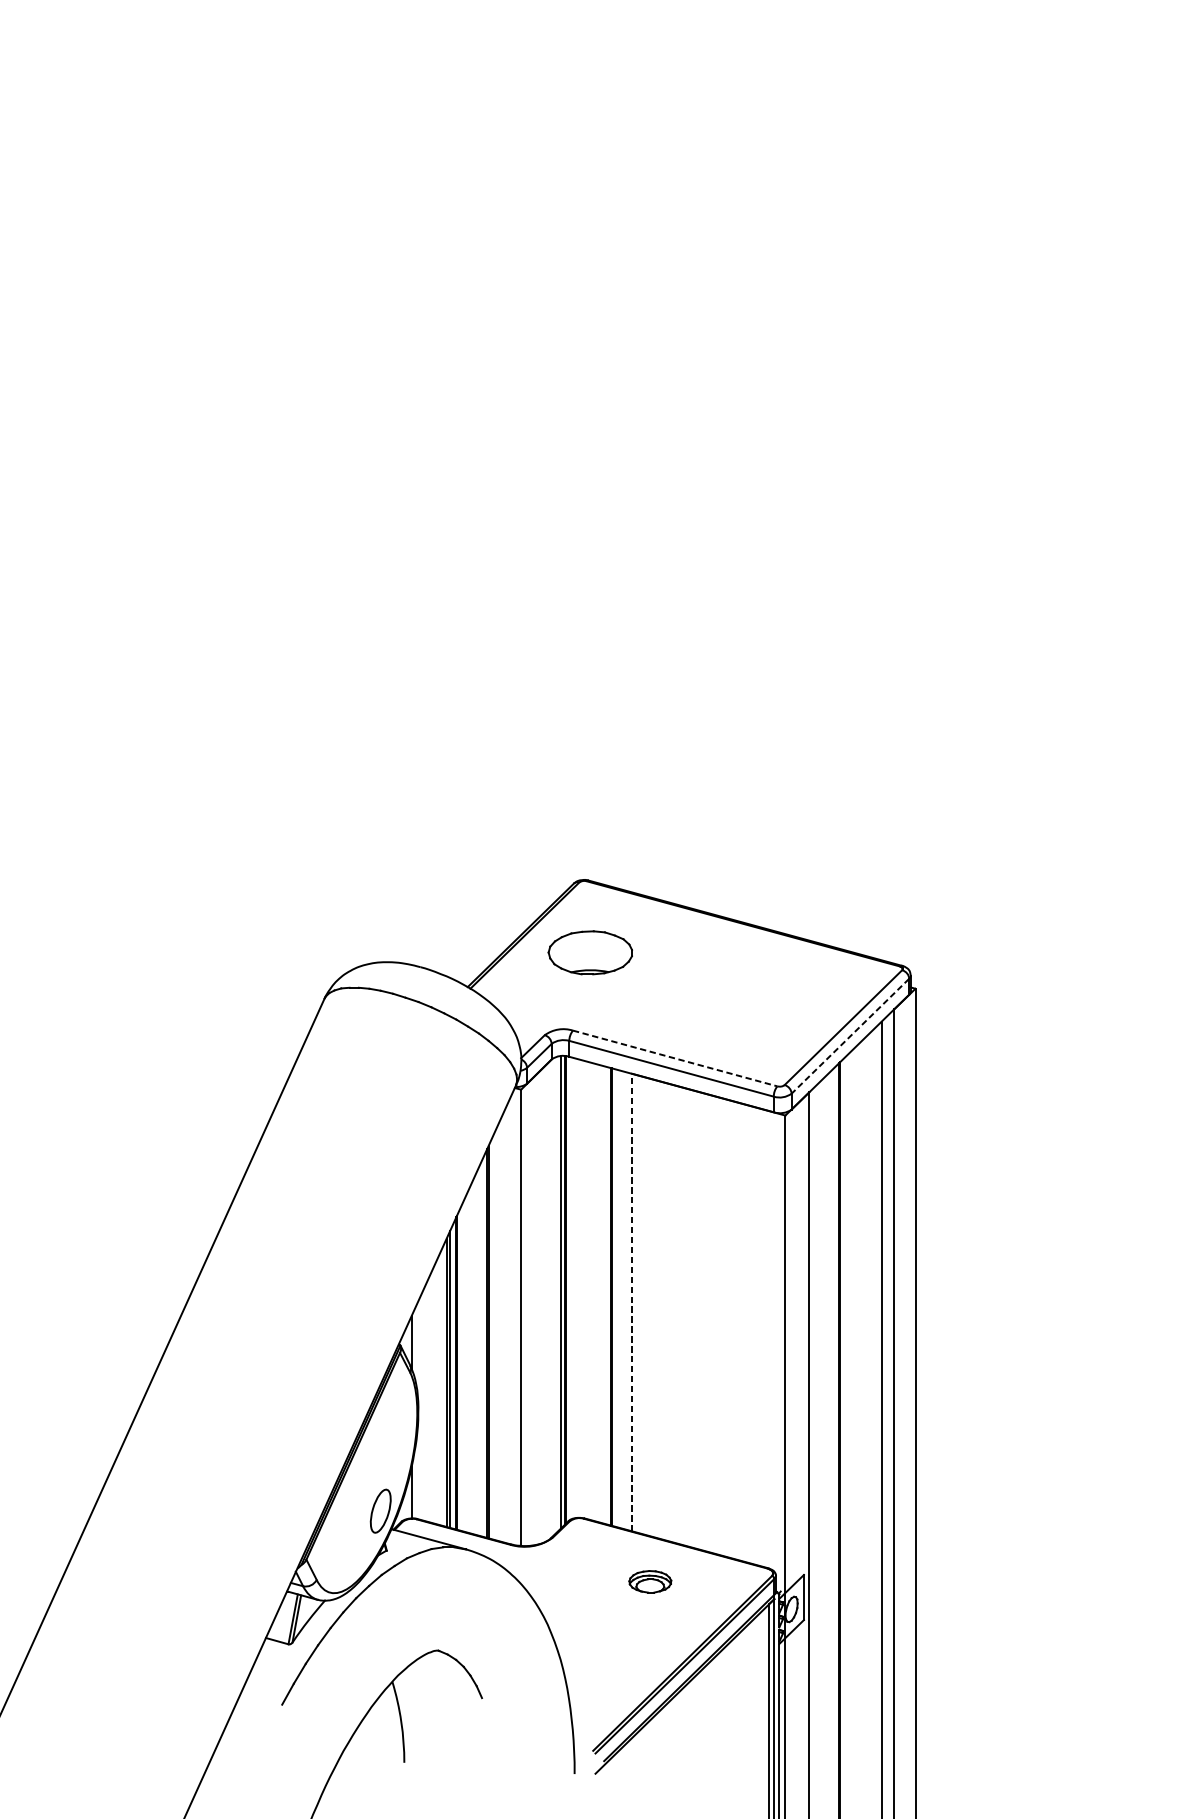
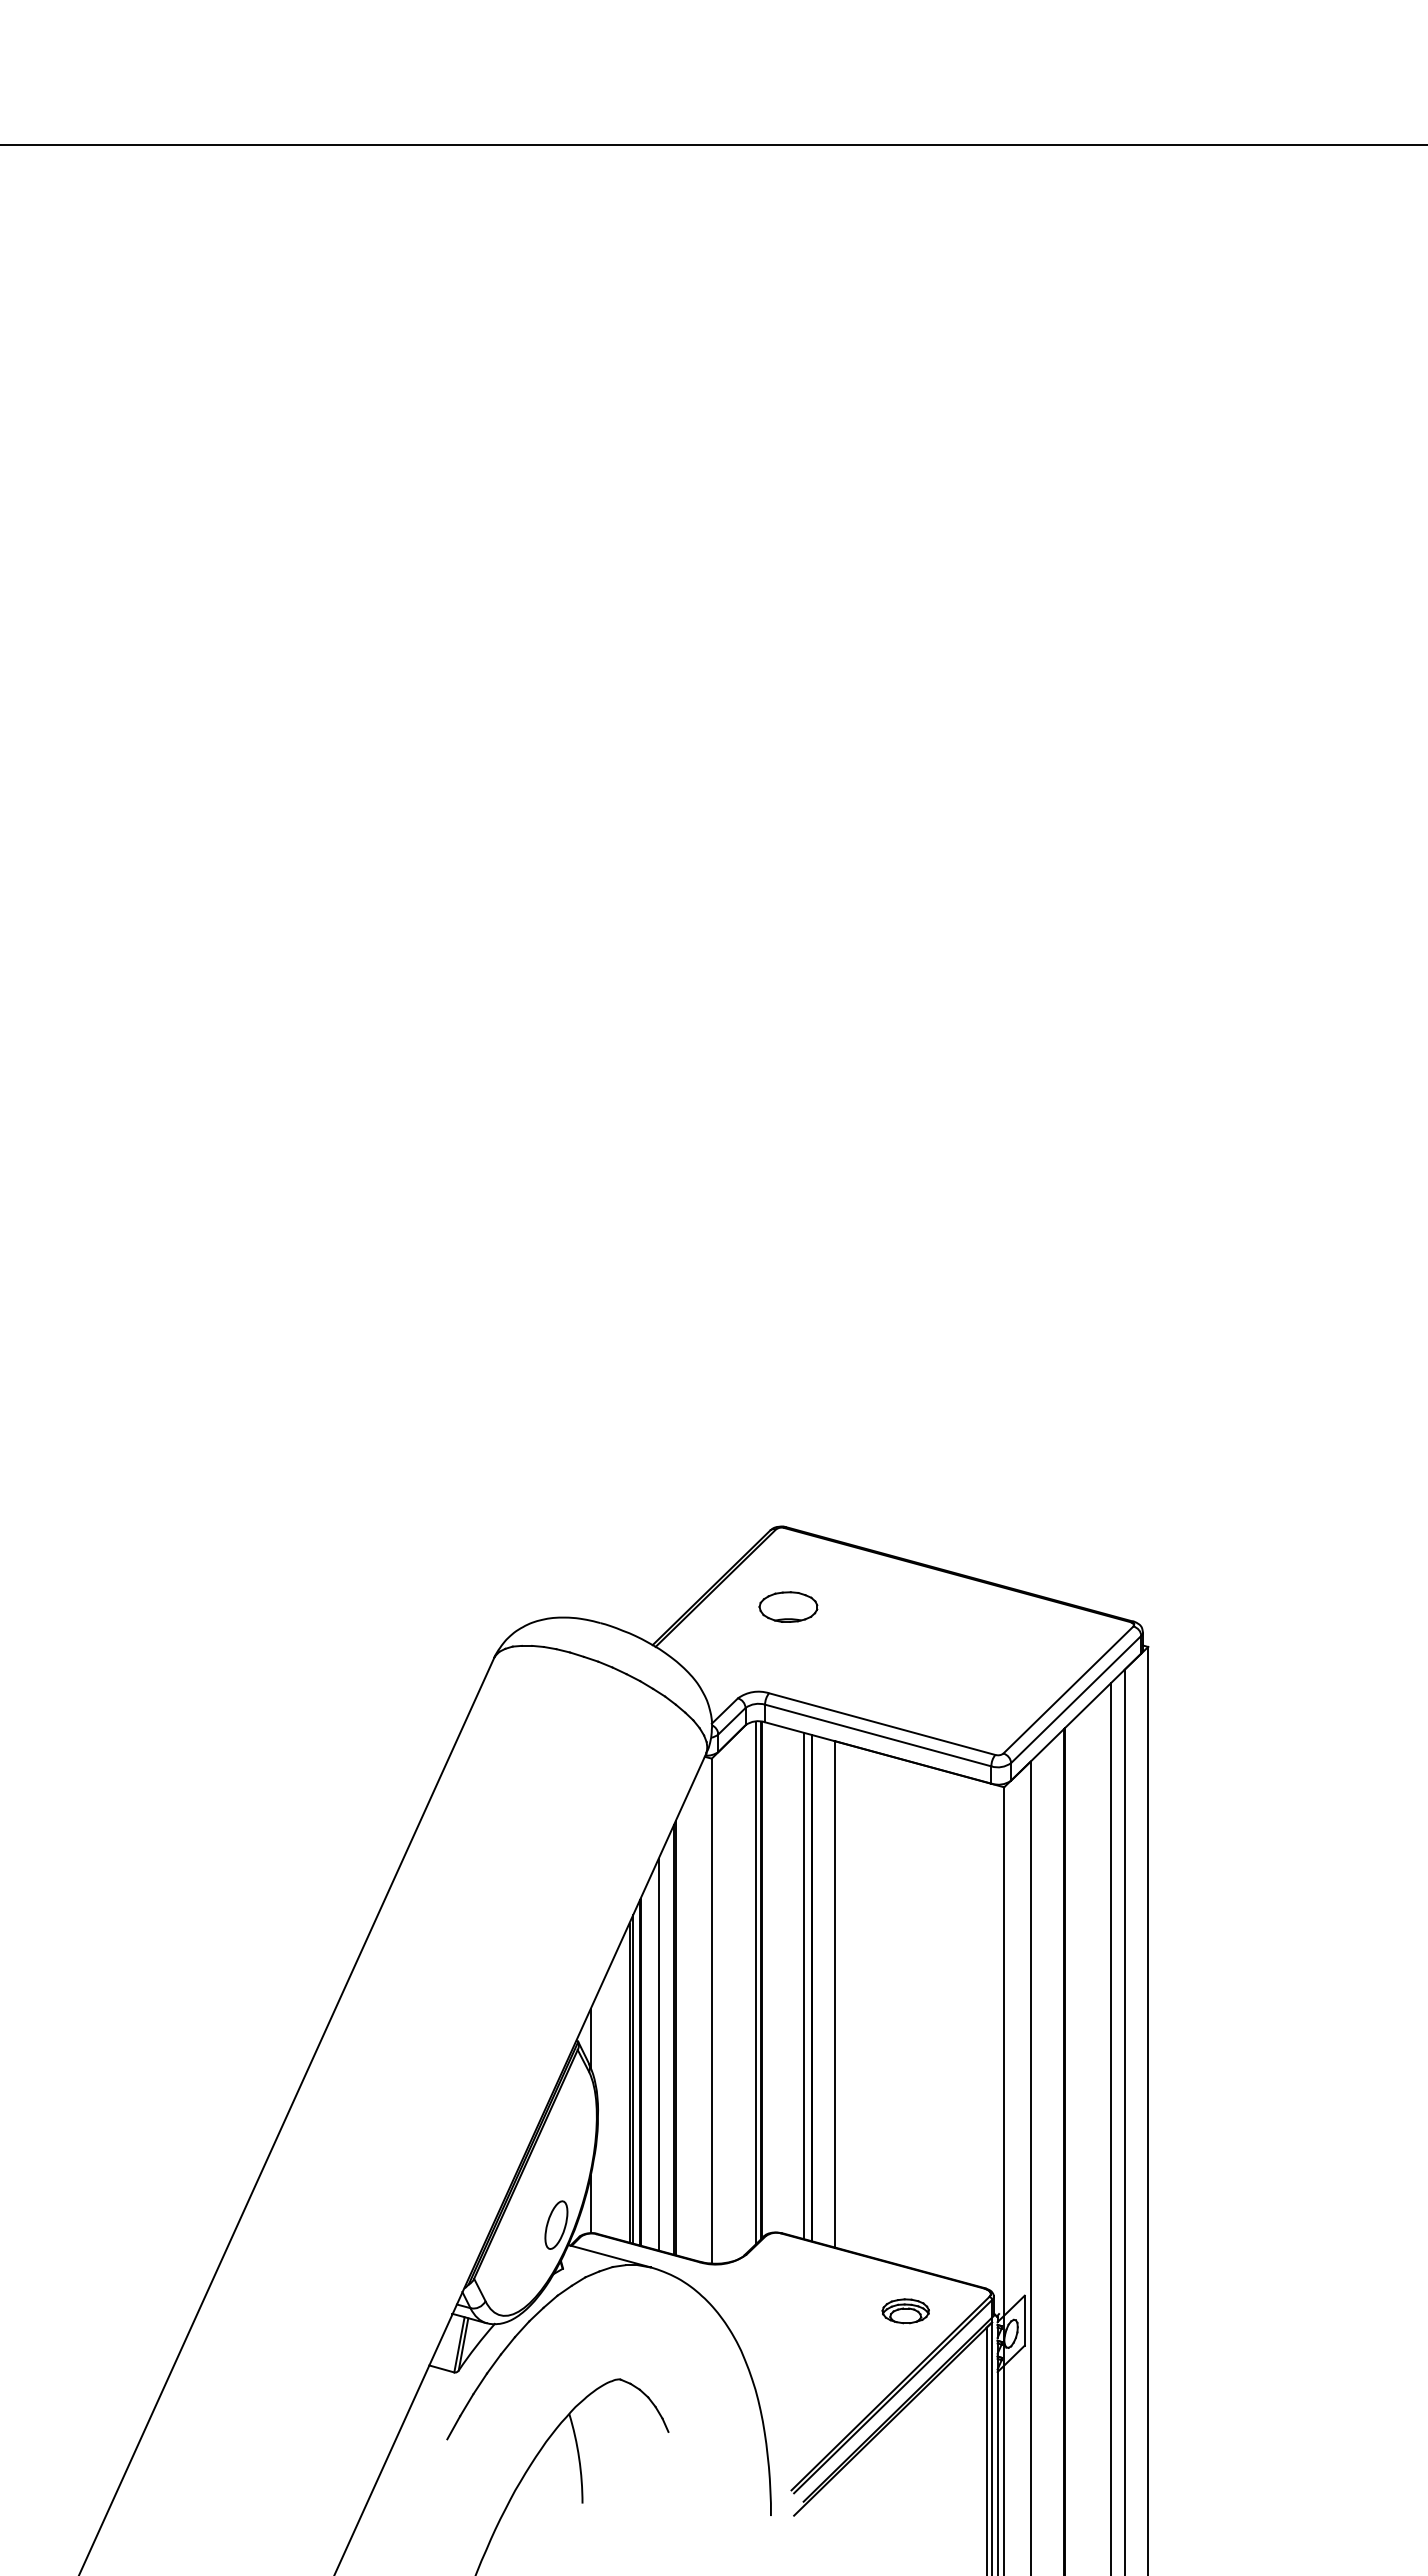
part: (590, 952) -> (788, 1606), size x0.62
line: (850, 1036) -> (1076, 1699), dashed -> solid
line: (675, 1058) -> (882, 1724), dashed -> solid
line: (604, 1294) -> (804, 1985), added
line: (632, 1301) -> (834, 1993), dashed -> solid
line: (473, 1357) -> (658, 2054), added
part: (650, 1582) -> (905, 2311), moved

